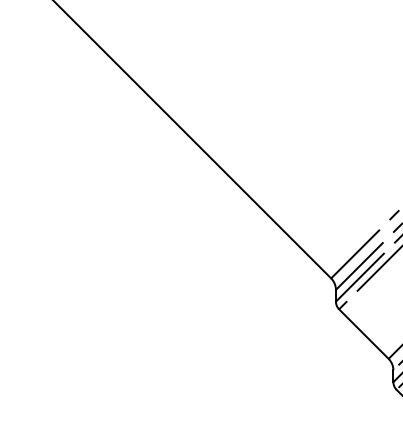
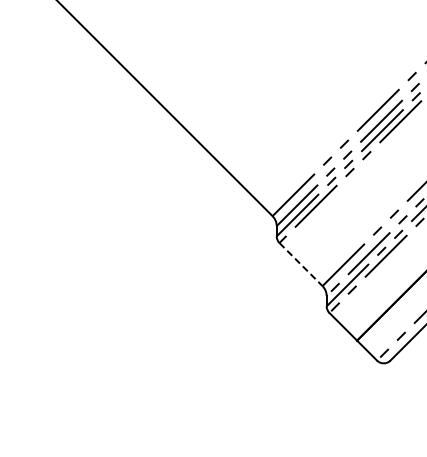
line: (364, 334) -> (301, 264), solid -> dashed

